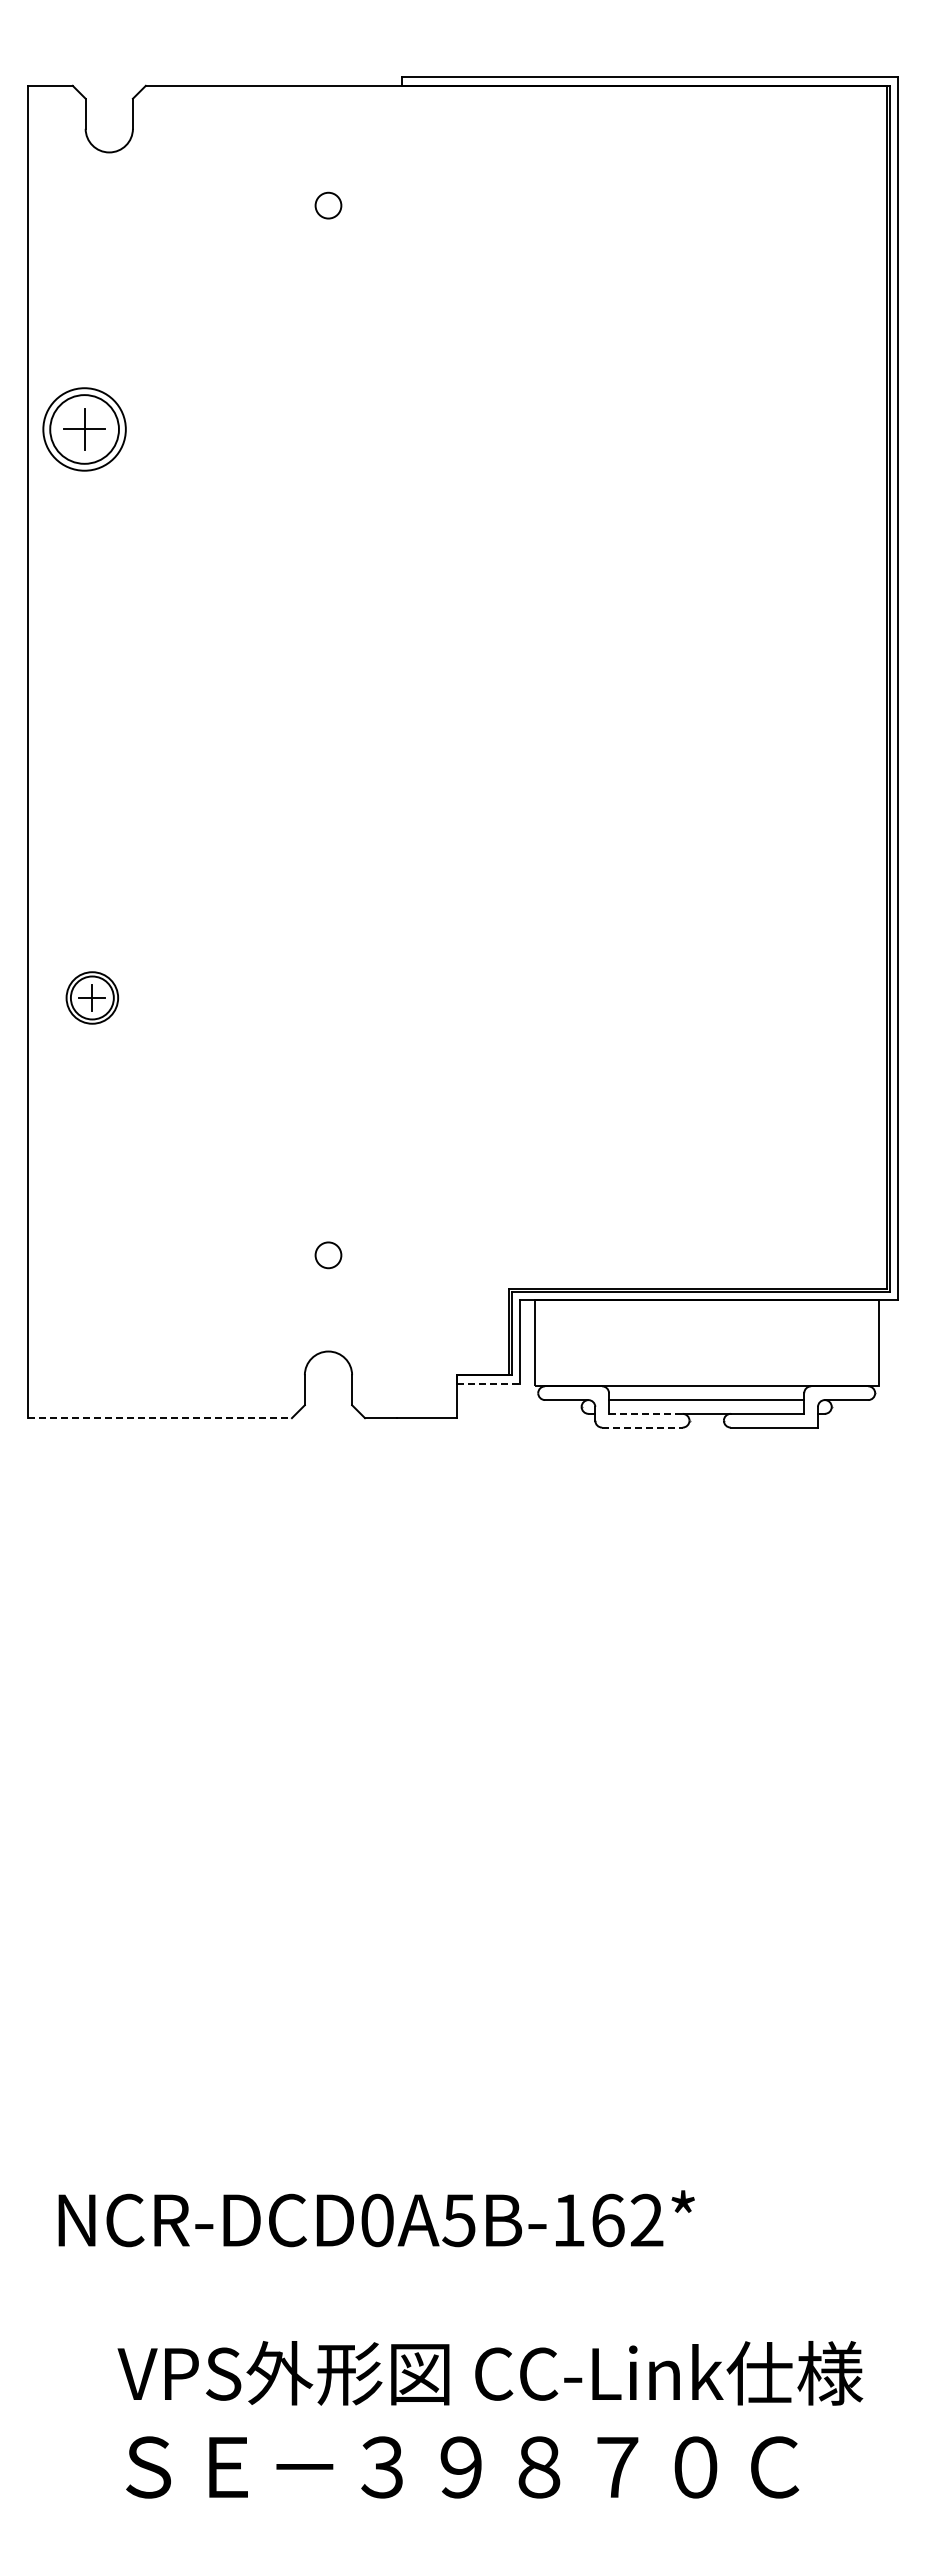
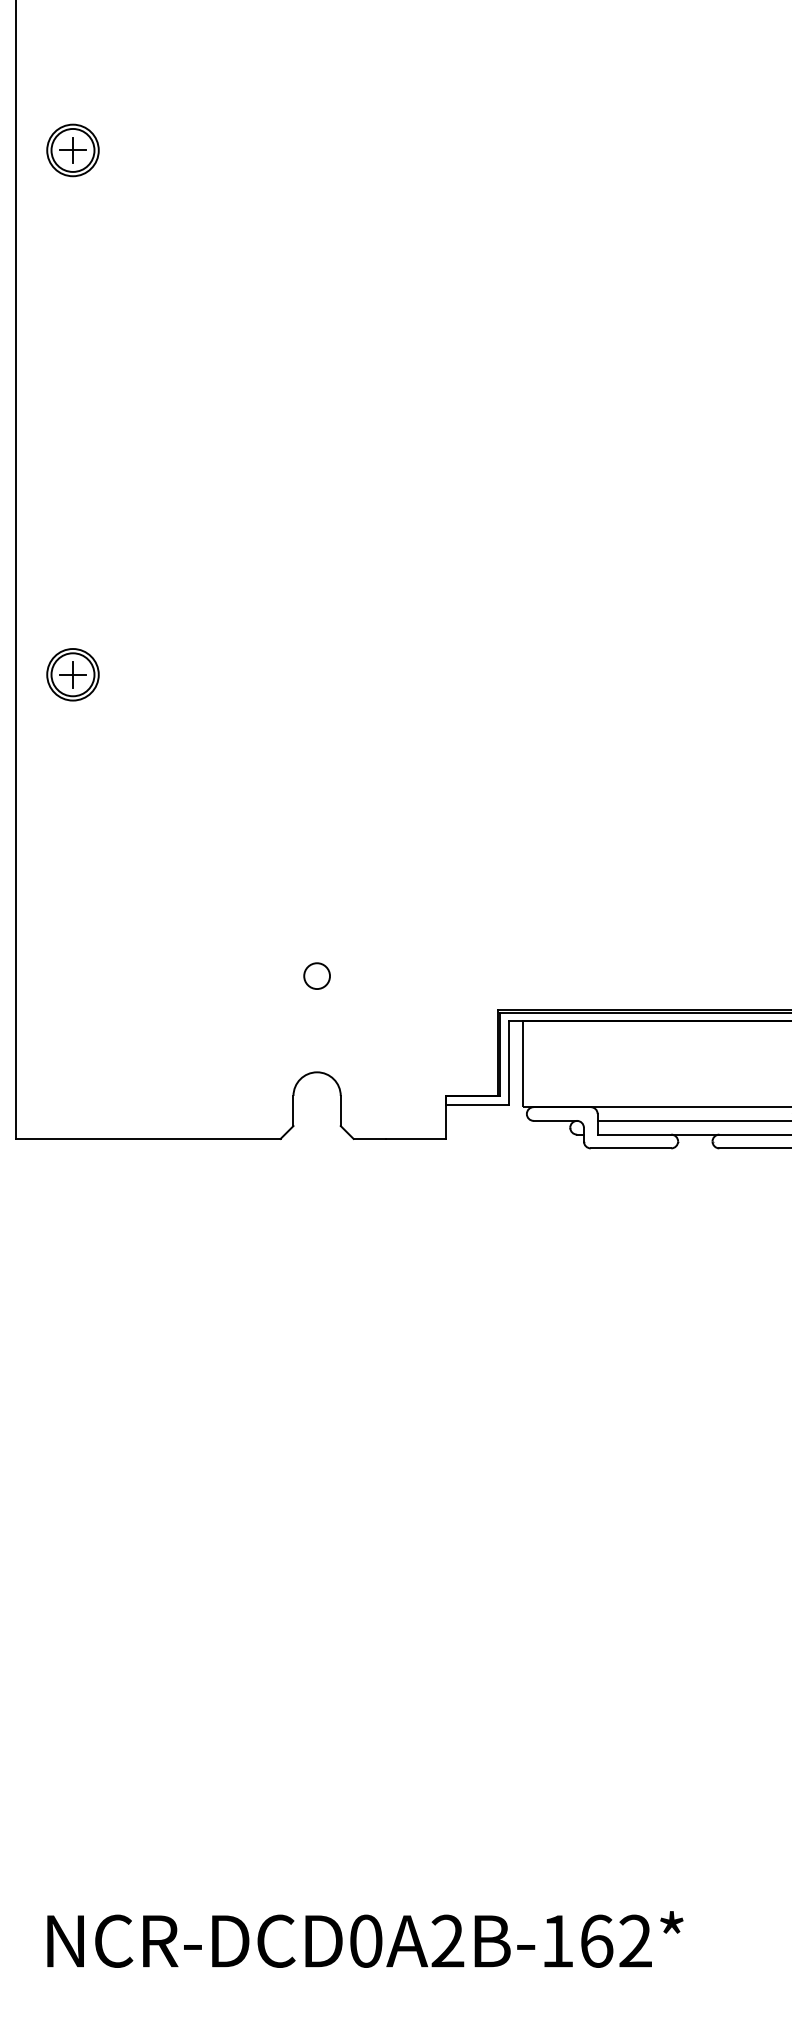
part: (83, 429) -> (72, 150), size x0.62
part: (91, 997) -> (72, 674), moved
line: (489, 1383) -> (478, 1104), dashed -> solid
line: (645, 1413) -> (634, 1134), dashed -> solid
line: (160, 1418) -> (149, 1139), dashed -> solid
line: (642, 1427) -> (631, 1148), dashed -> solid
text: (458, 2220) -> (447, 1941), NCR-DCD0A5B-162* -> NCR-DCD0A2B-162*

